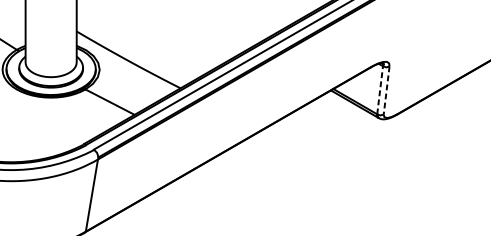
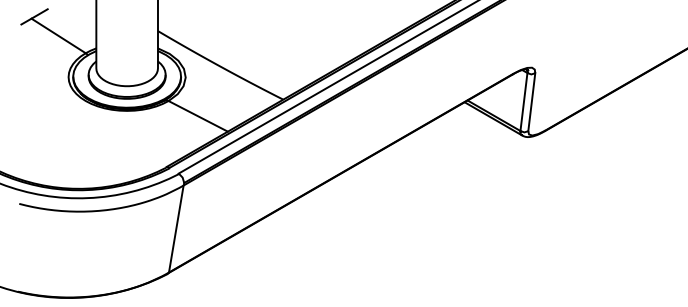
line: (380, 89) -> (524, 101), dashed -> solid
line: (386, 90) -> (531, 102), dashed -> solid

